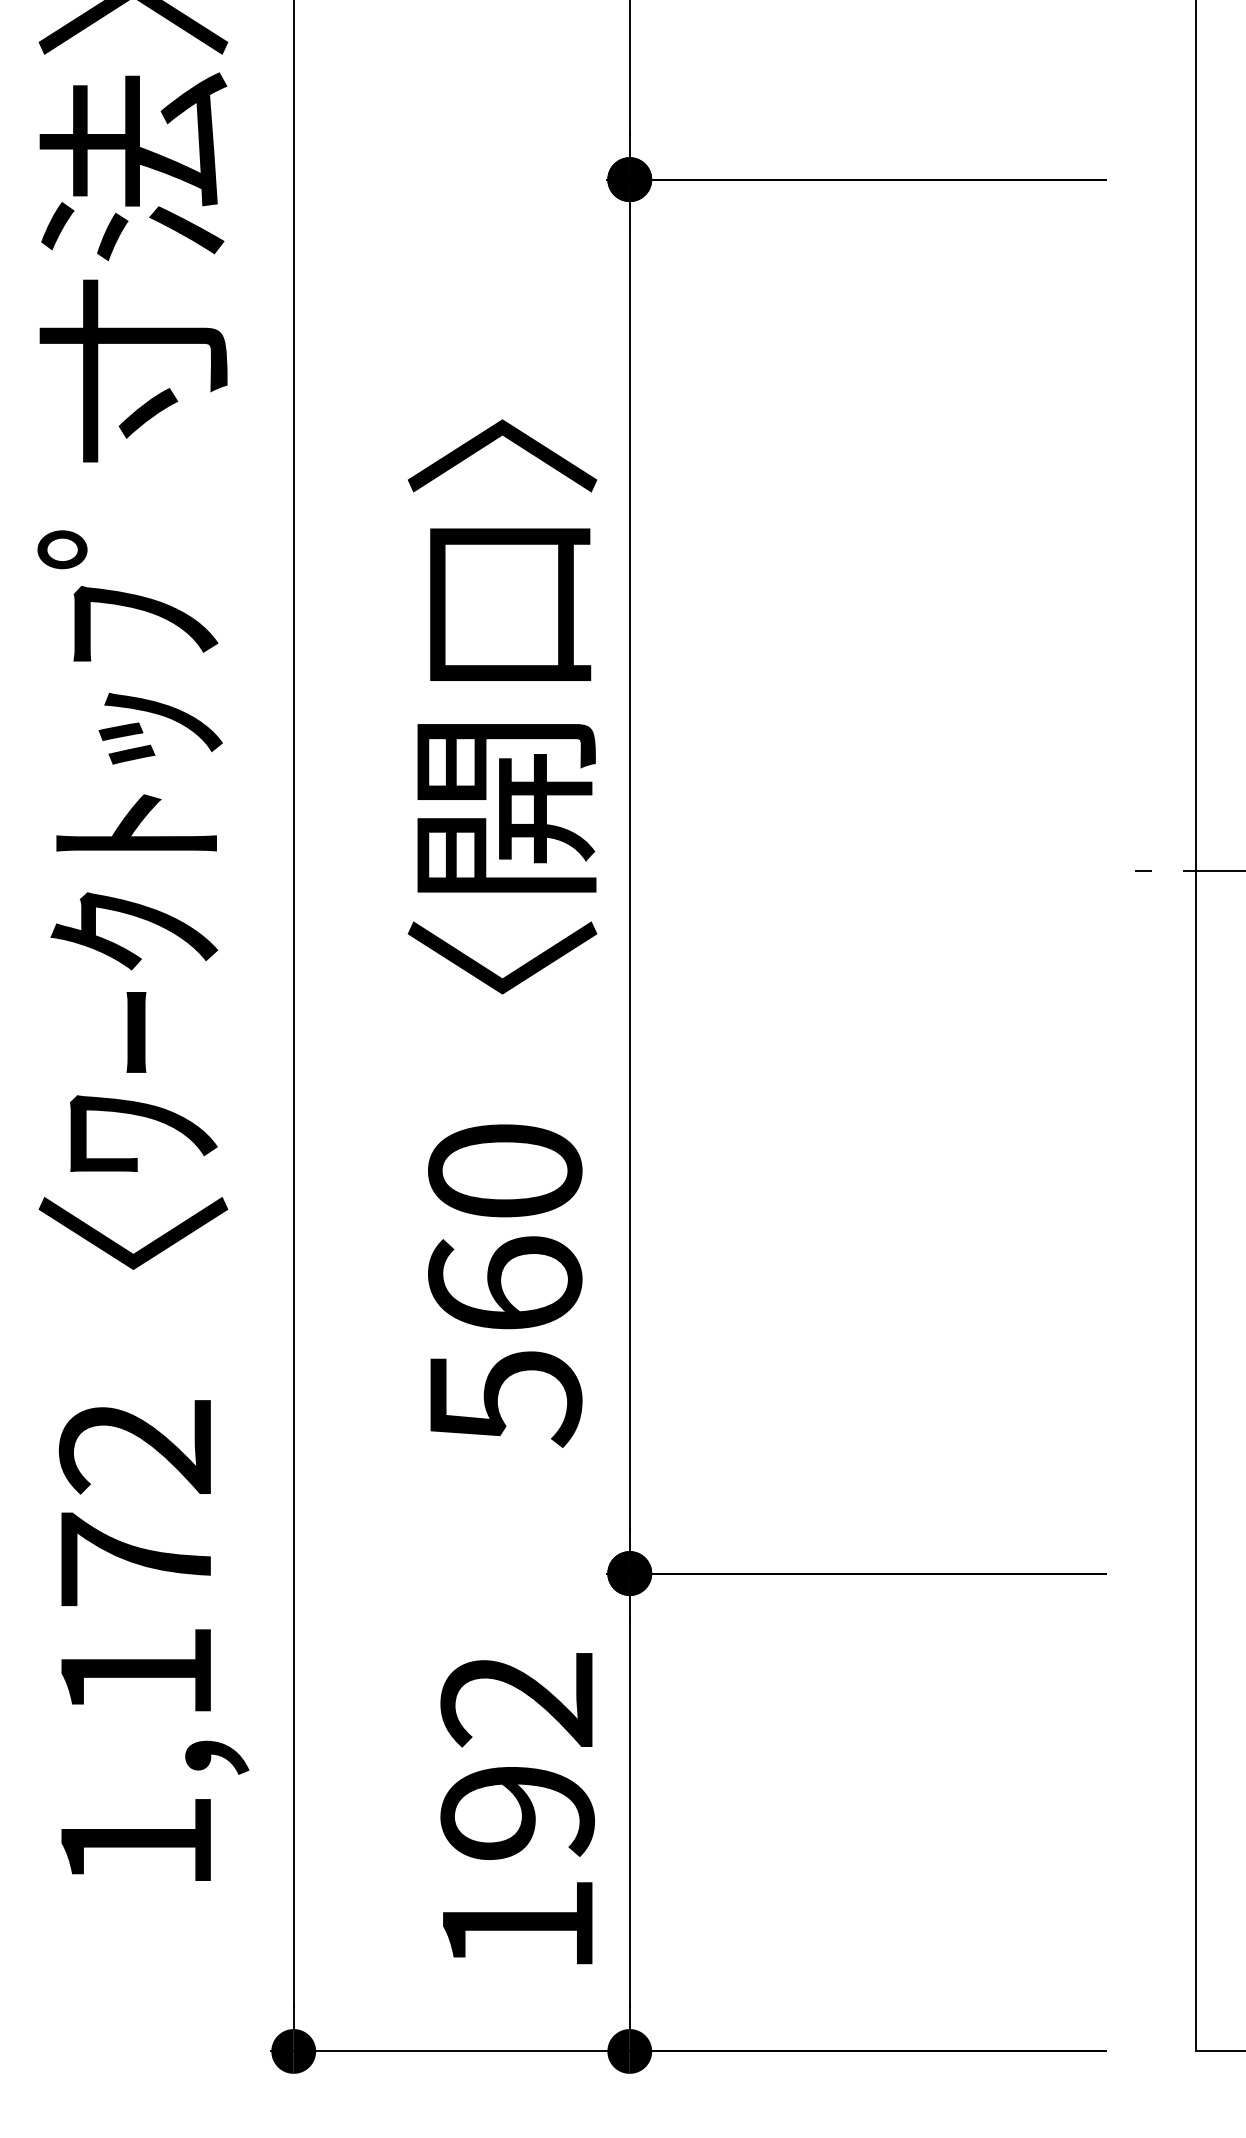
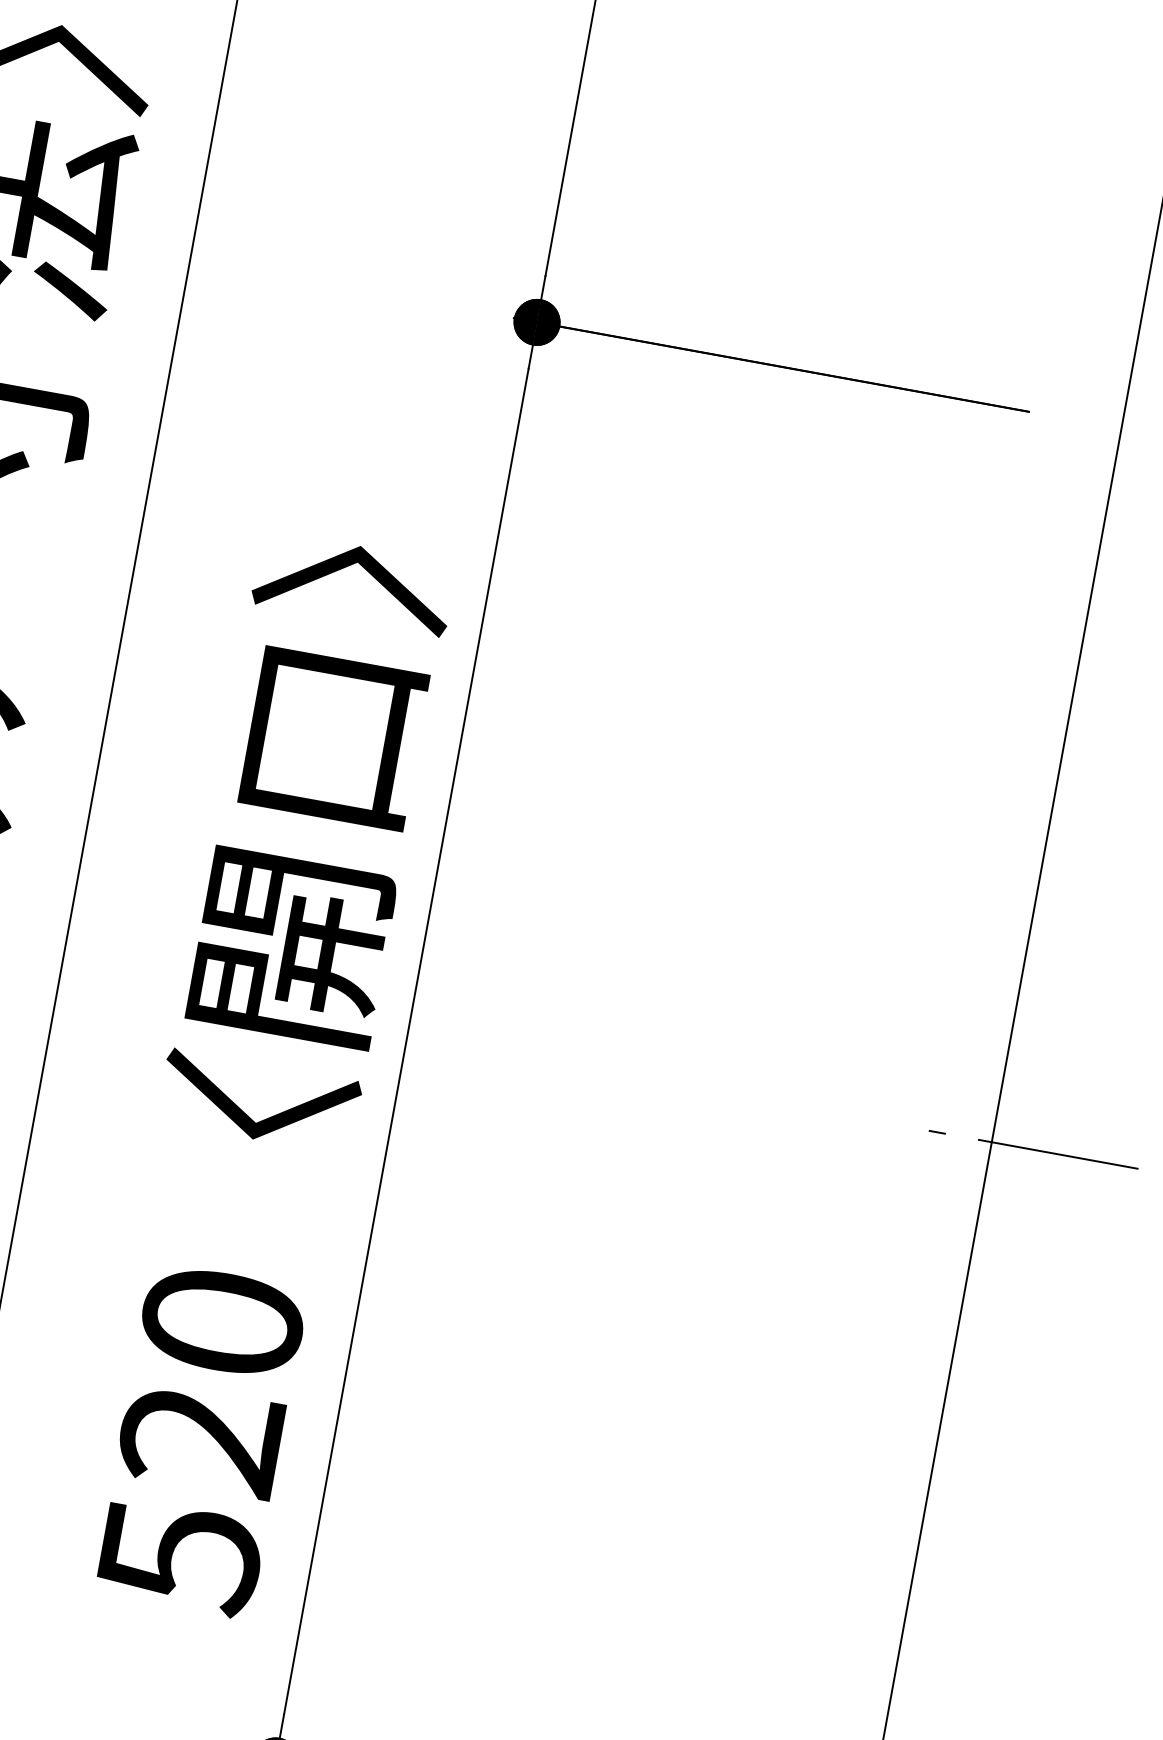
text: (505, 1284) -> (201, 1439), 560 -> 520

